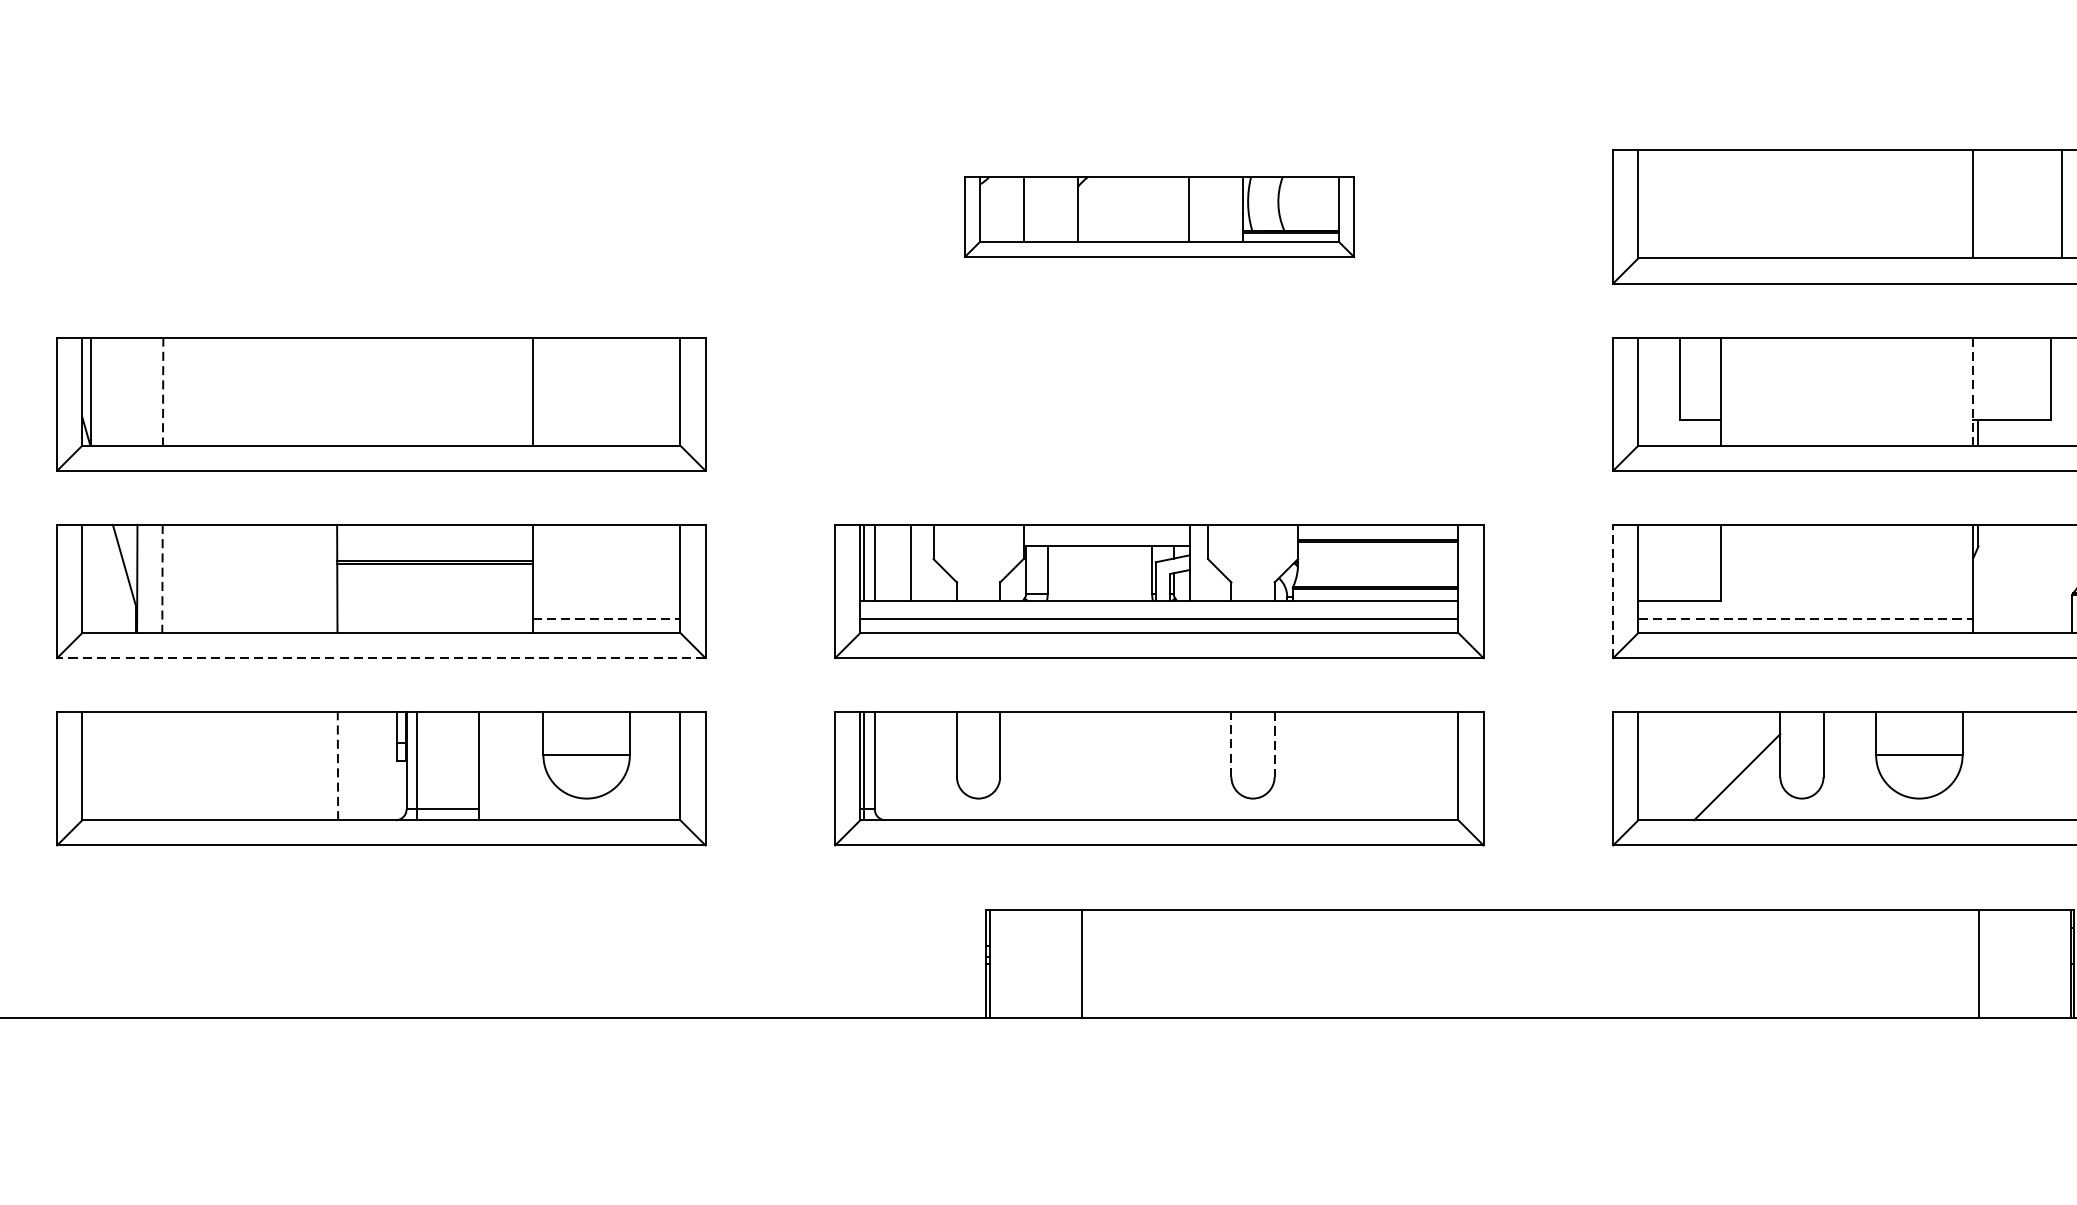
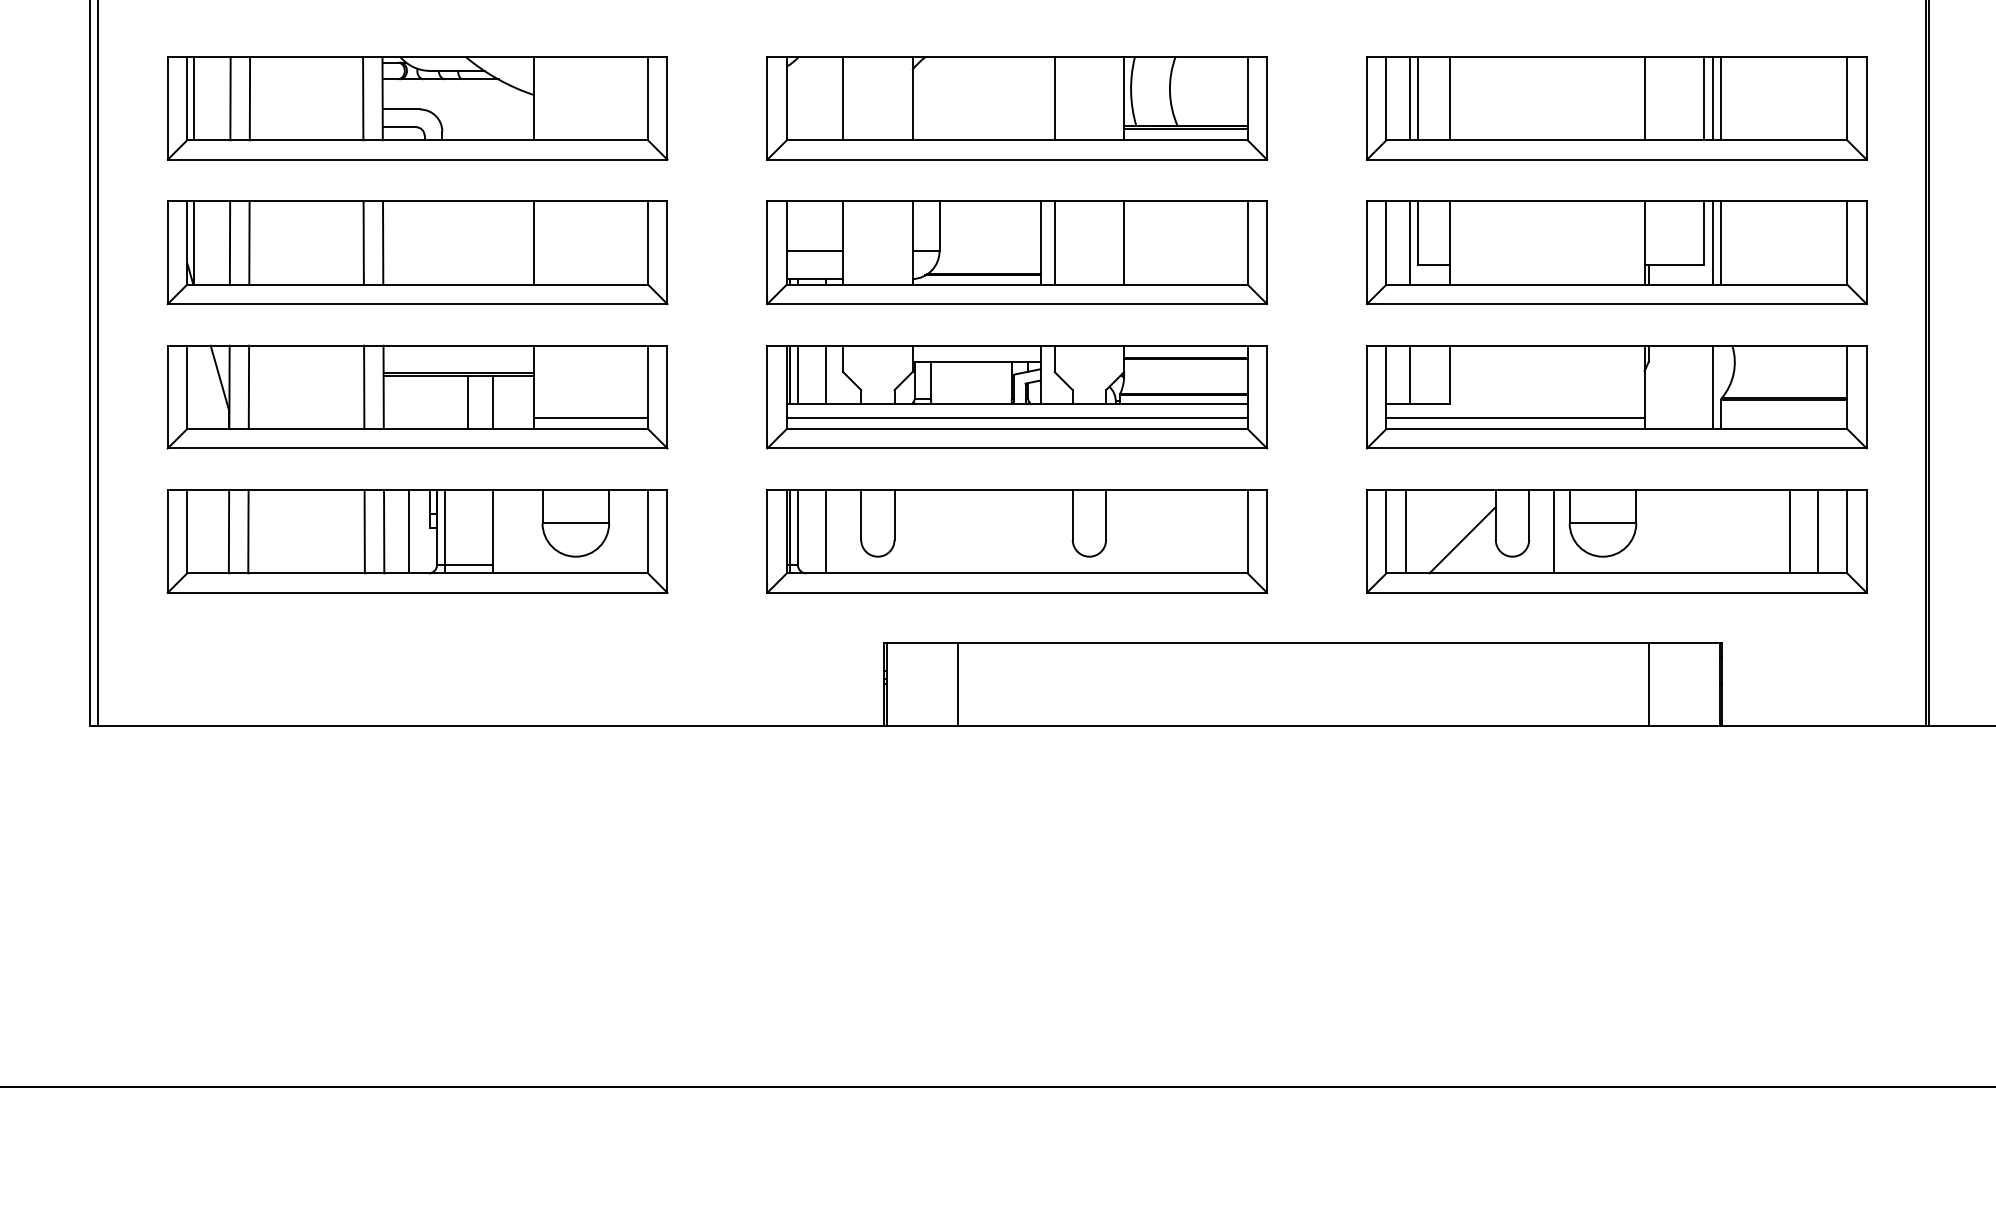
line: (1669, 204) -> (1410, 98), added
line: (1679, 204) -> (1418, 98), added
line: (1721, 204) -> (1450, 98), added
line: (2051, 204) -> (1704, 98), added
line: (2071, 204) -> (1720, 98), added
part: (381, 217) -> (417, 108), added
part: (1159, 217) -> (1017, 108), size x1.67
line: (137, 390) -> (229, 242), added
line: (311, 390) -> (363, 242), added
line: (337, 390) -> (383, 242), added
line: (1669, 390) -> (1410, 242), added
line: (2061, 390) -> (1712, 242), added
line: (2071, 390) -> (1720, 242), added
line: (163, 392) -> (249, 243), dashed -> solid
line: (1973, 392) -> (1644, 243), dashed -> solid
part: (1159, 403) -> (1017, 252), added
line: (1669, 562) -> (1410, 374), added
line: (161, 579) -> (248, 387), dashed -> solid
line: (312, 579) -> (364, 387), added
line: (2061, 579) -> (1712, 387), added
line: (1613, 590) -> (1367, 396), dashed -> solid
line: (446, 598) -> (467, 402), added
line: (478, 598) -> (492, 402), added
line: (606, 617) -> (591, 417), dashed -> solid
line: (1807, 617) -> (1516, 417), dashed -> solid
line: (381, 658) -> (417, 448), dashed -> solid
line: (1231, 745) -> (1072, 515), dashed -> solid
line: (1275, 745) -> (1106, 515), dashed -> solid
line: (135, 765) -> (228, 531), added
line: (161, 765) -> (248, 531), added
line: (312, 765) -> (364, 531), added
line: (338, 765) -> (384, 531), dashed -> solid
line: (370, 765) -> (409, 531), added
line: (910, 765) -> (825, 531), added
line: (1663, 765) -> (1405, 531), added
line: (1856, 765) -> (1554, 531), added

